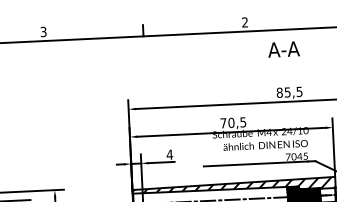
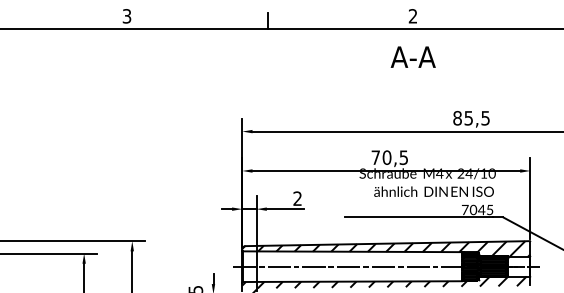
text: (283, 49) -> (412, 56), moved
text: (169, 154) -> (297, 198), 4 -> 2

